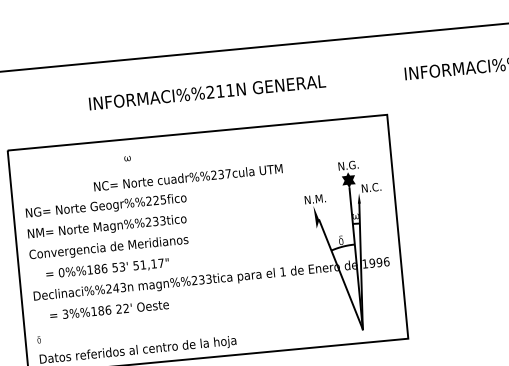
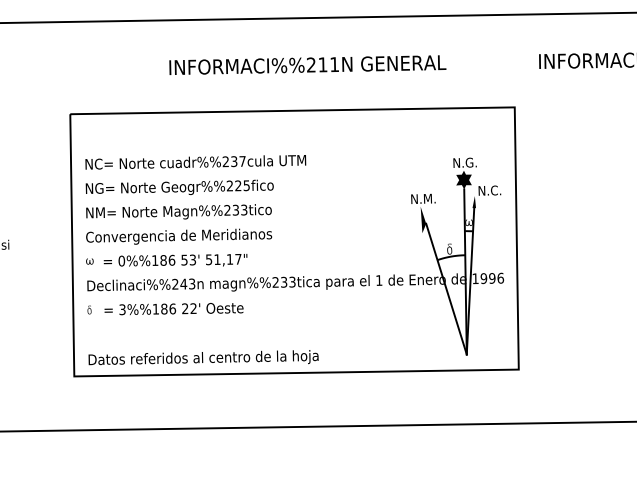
part: (127, 158) -> (89, 261), moved
text: (188, 177) -> (195, 162), moved
part: (39, 339) -> (89, 309), moved

